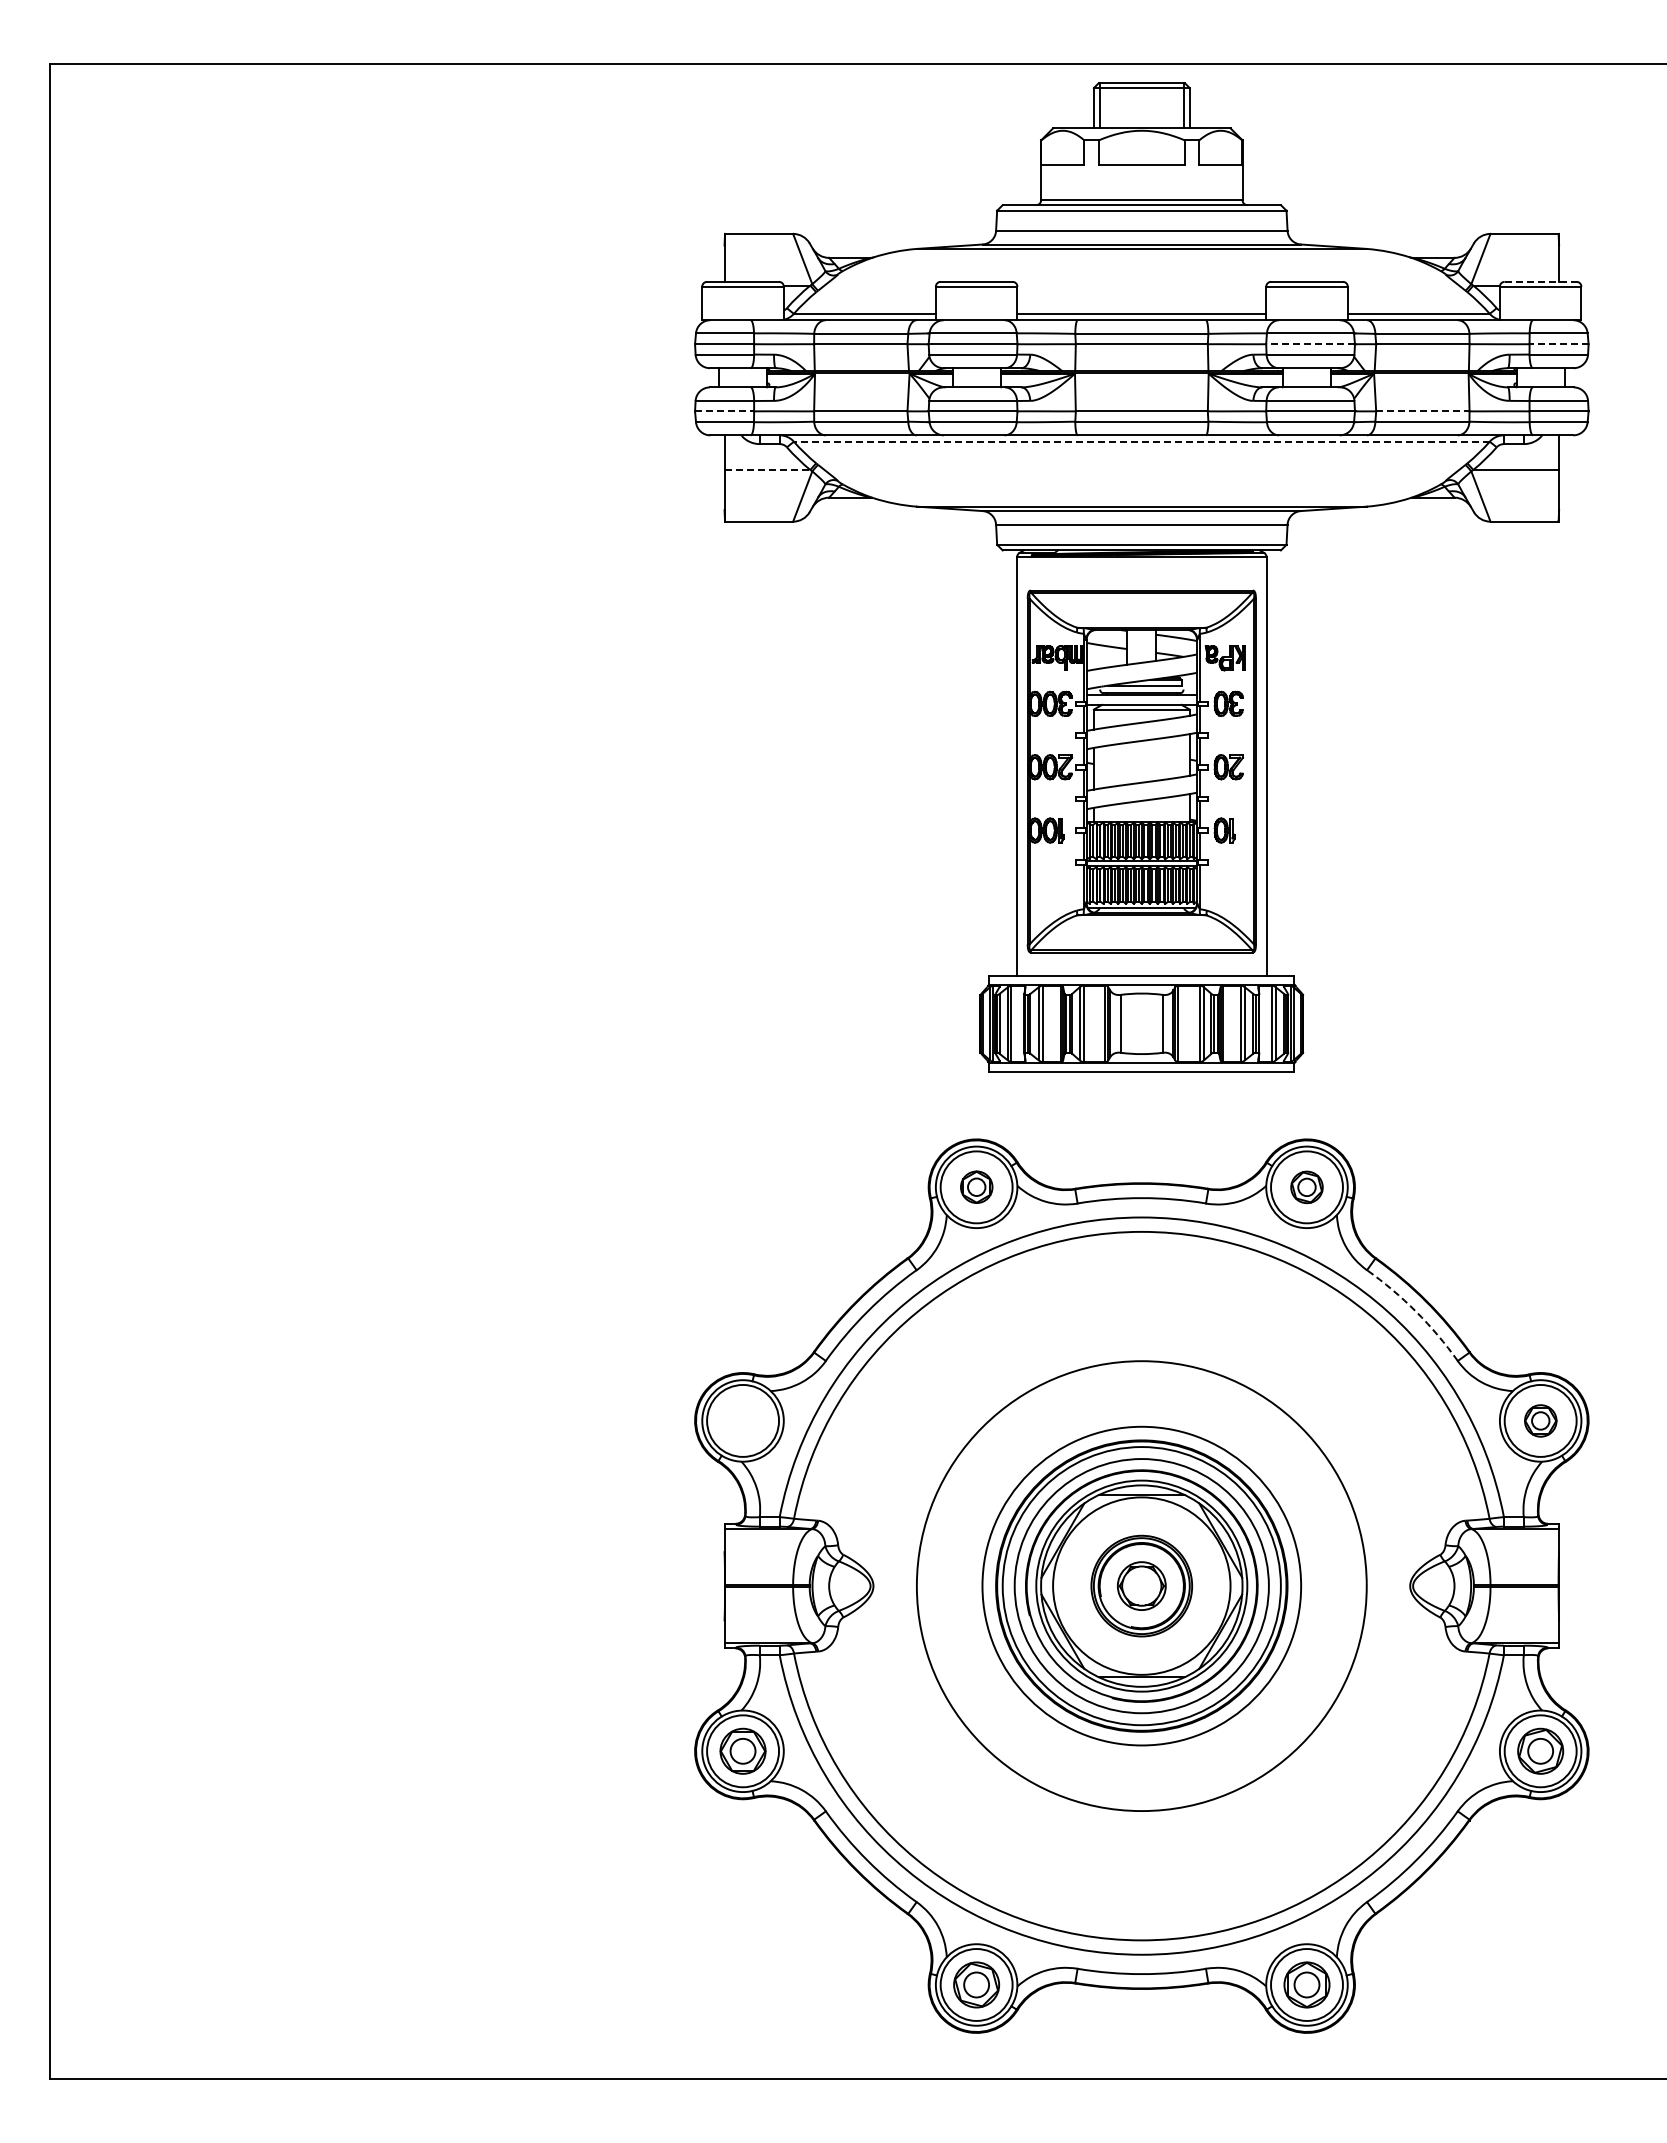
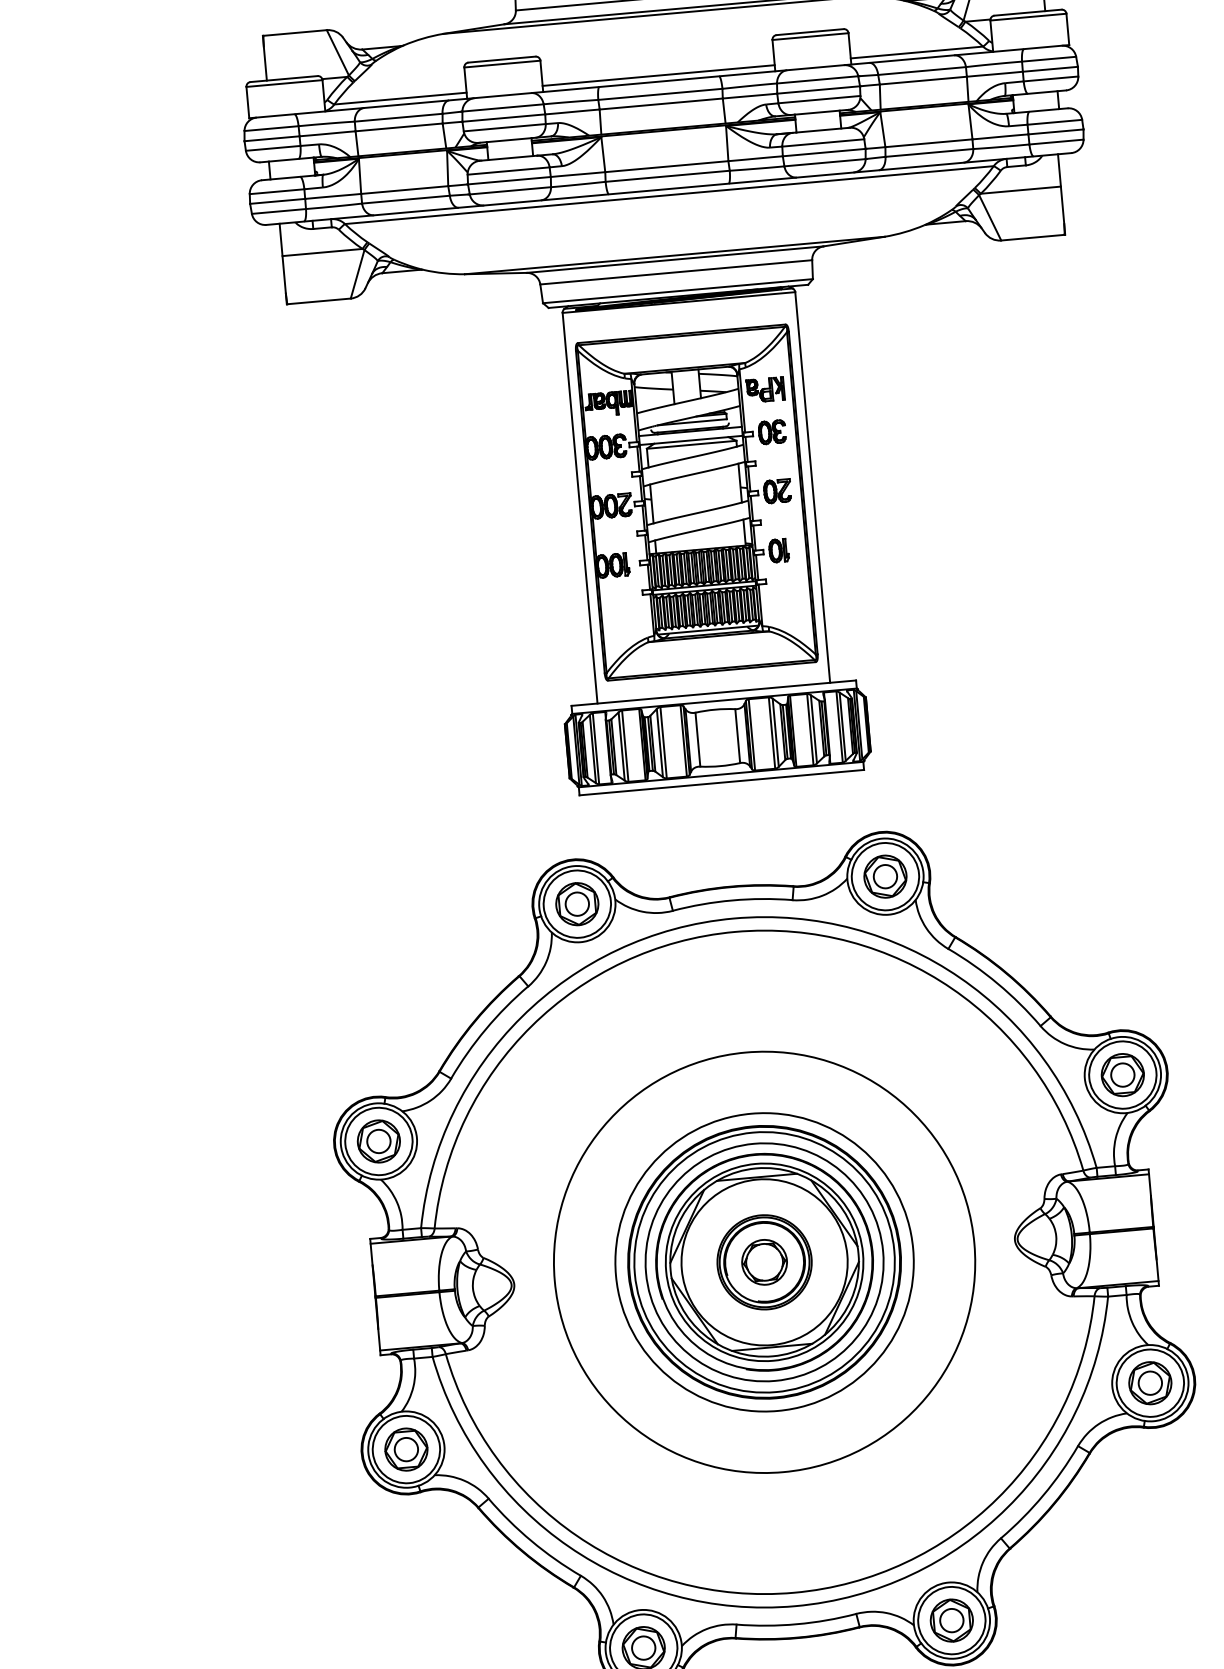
line: (1540, 281) -> (1027, 12), dashed -> solid
line: (1310, 344) -> (818, 90), dashed -> solid
line: (1559, 344) -> (1050, 69), dashed -> solid
line: (724, 411) -> (277, 201), dashed -> solid
line: (1422, 411) -> (928, 143), dashed -> solid
line: (1141, 441) -> (669, 194), dashed -> solid
line: (767, 470) -> (322, 252), dashed -> solid
part: (976, 1186) -> (577, 903), size x1.43
part: (1306, 1187) -> (885, 876), size x1.43
arc: (1416, 1311) -> (997, 983), dashed -> solid
part: (742, 1420) -> (378, 1141), added
part: (1540, 1420) -> (1122, 1074), size x1.43

